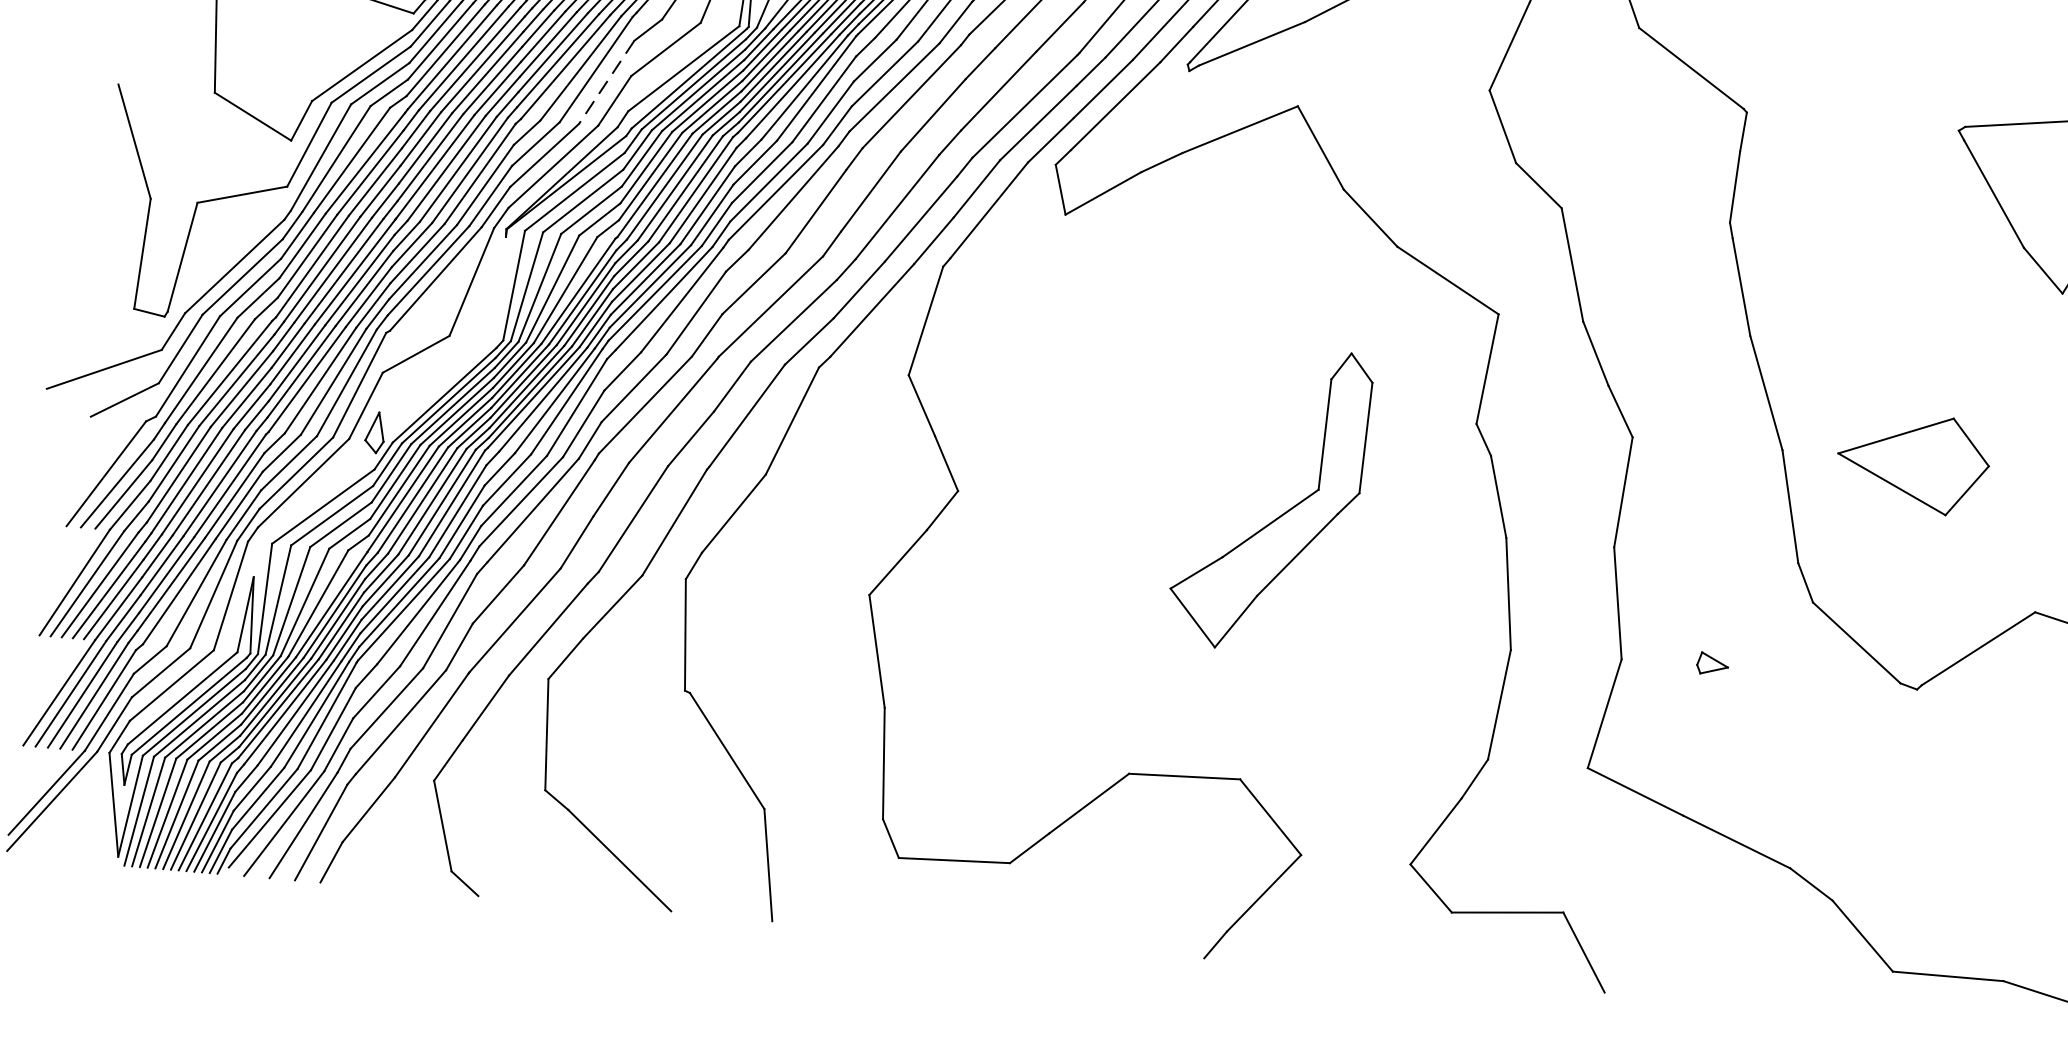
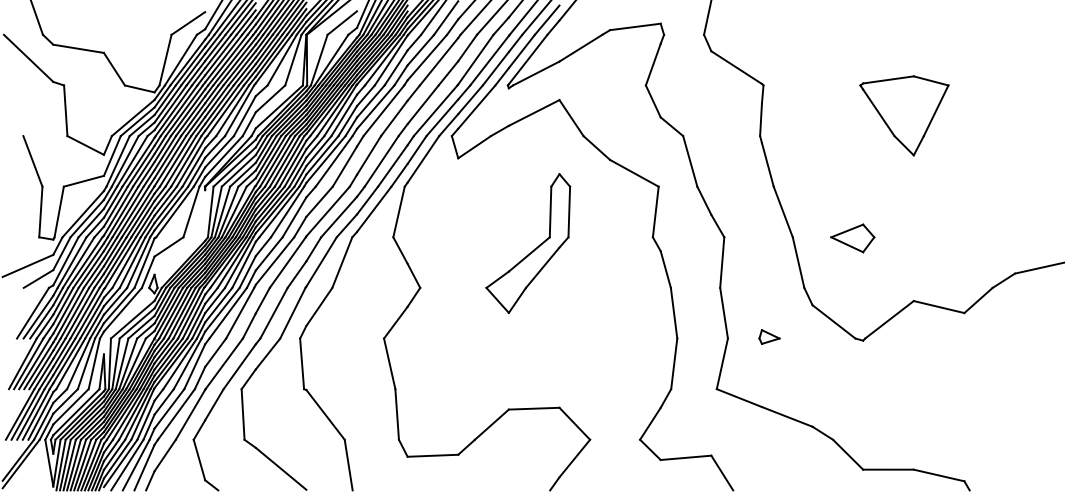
line: (605, 83) -> (244, 116), dashed -> solid
part: (1912, 463) -> (852, 238), size x0.62
part: (1283, 511) -> (534, 248), moved
part: (1712, 662) -> (769, 336), size x1.43

